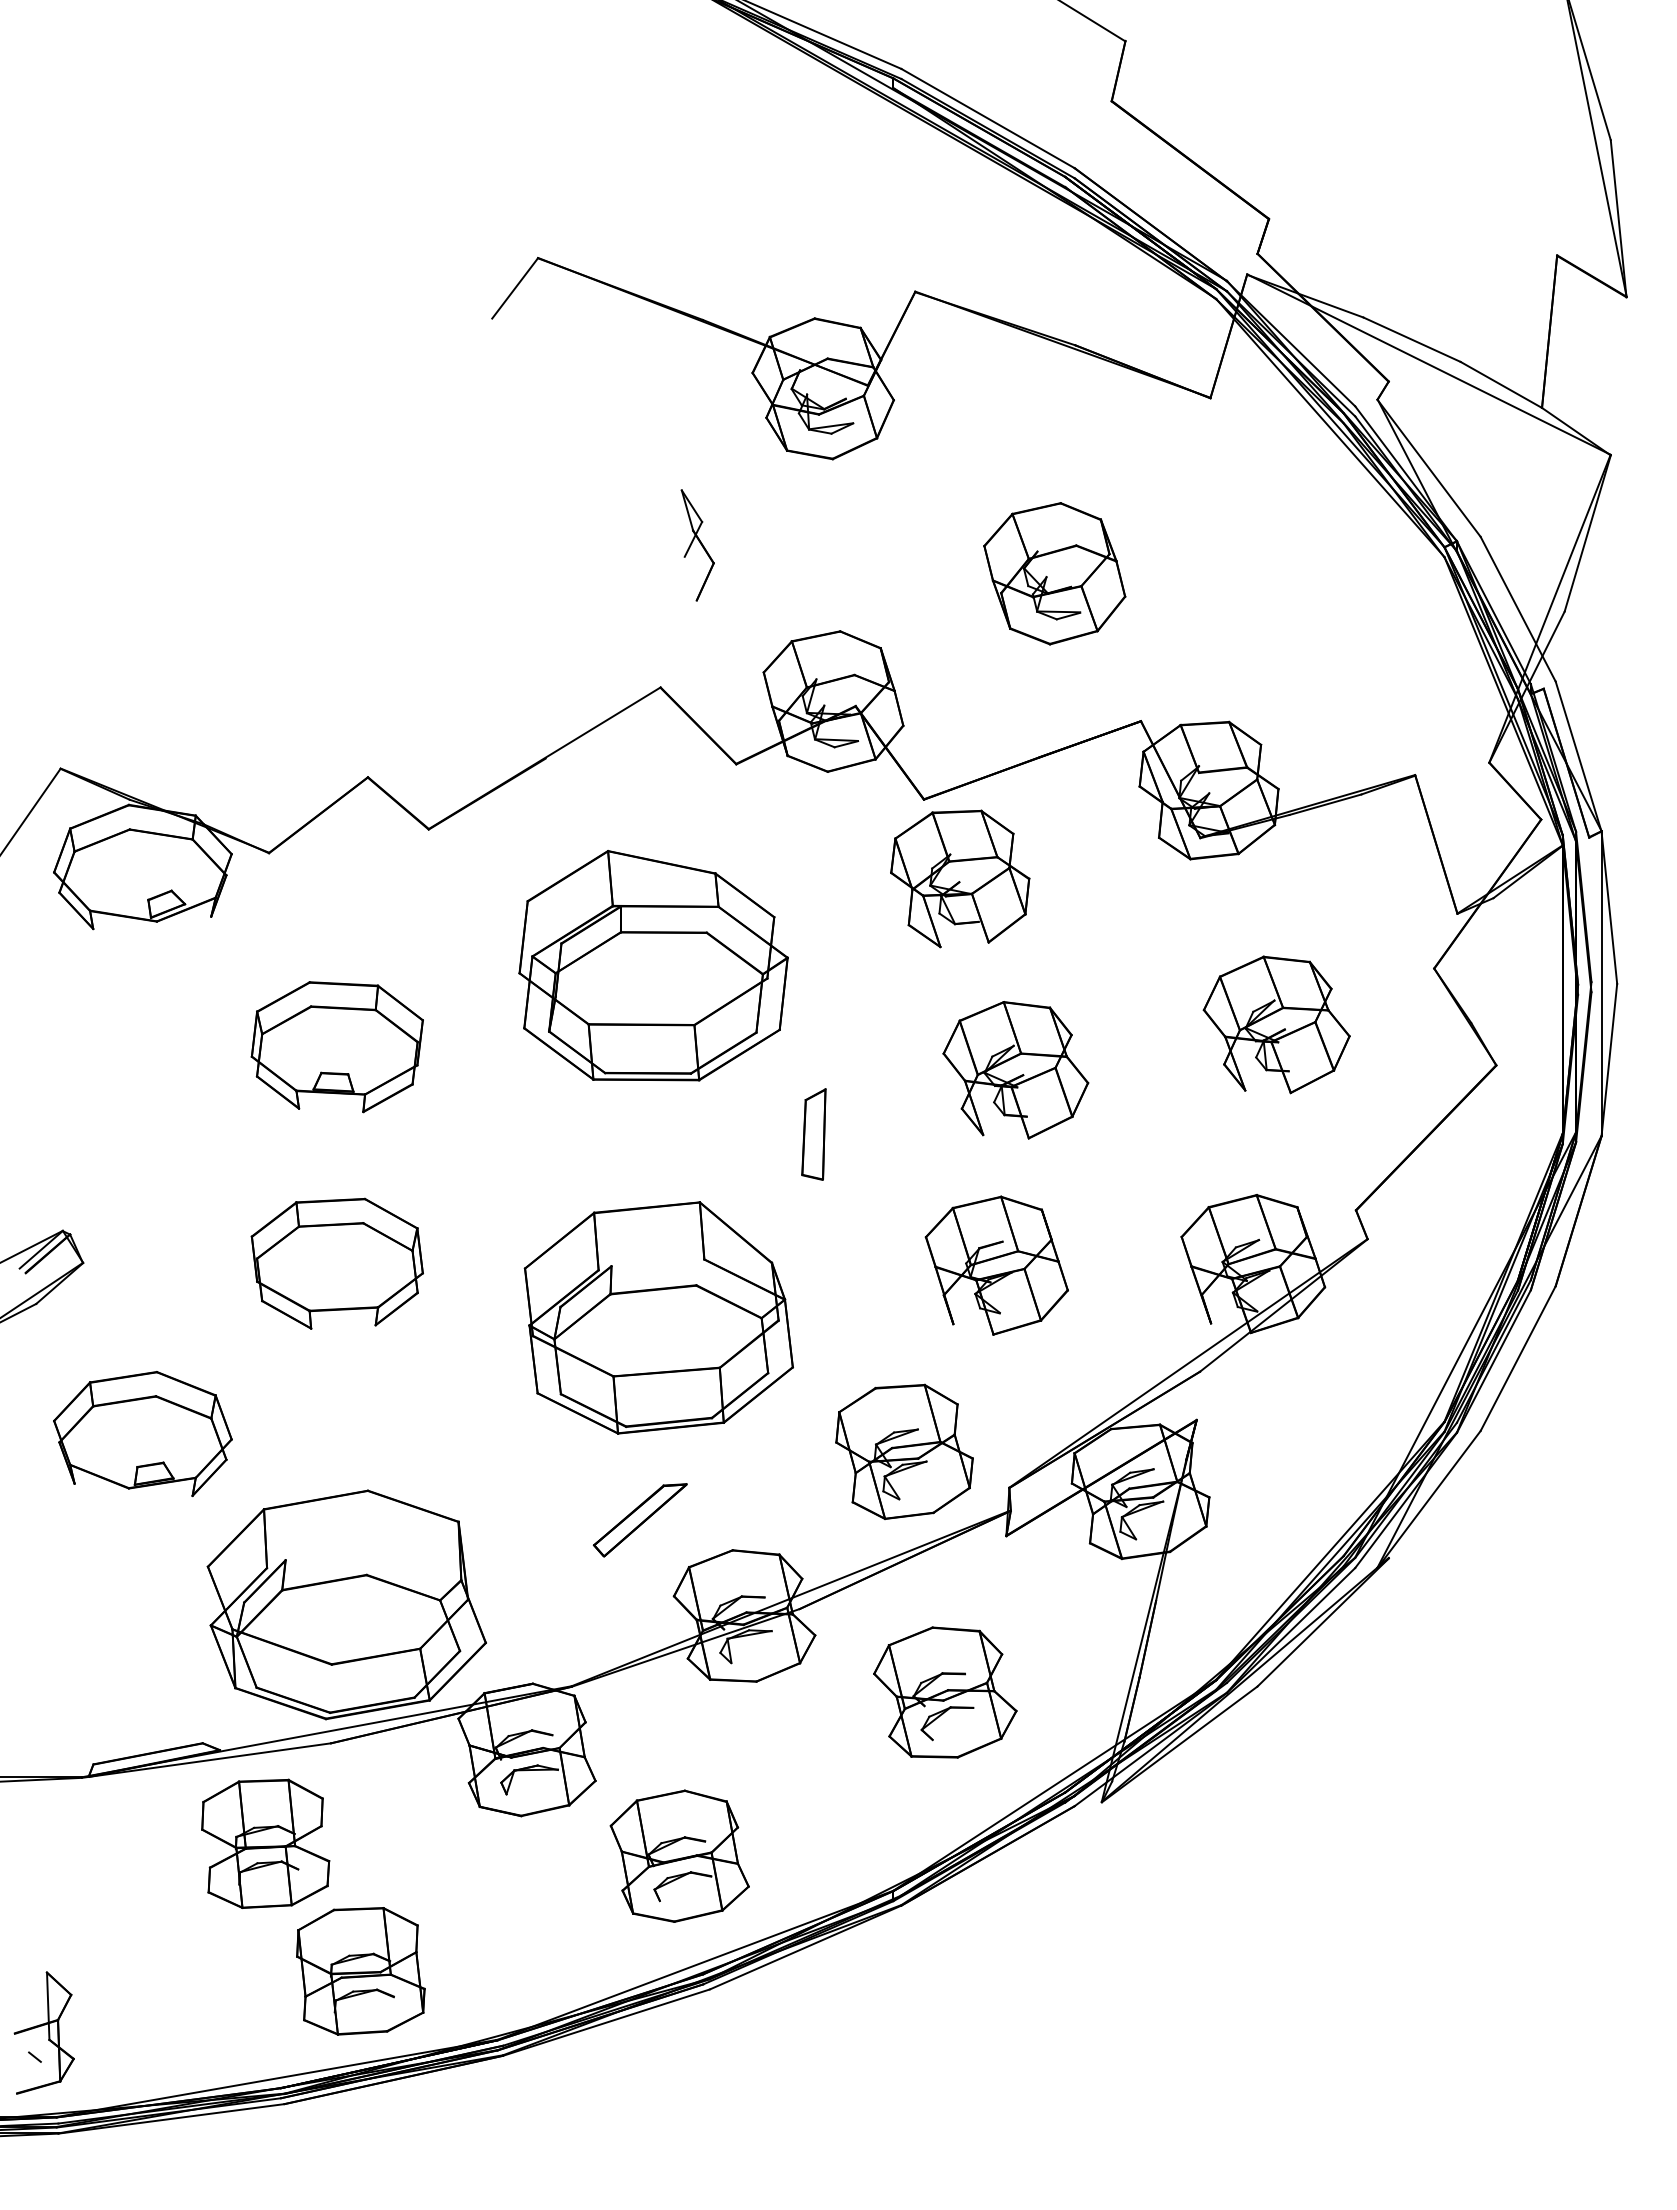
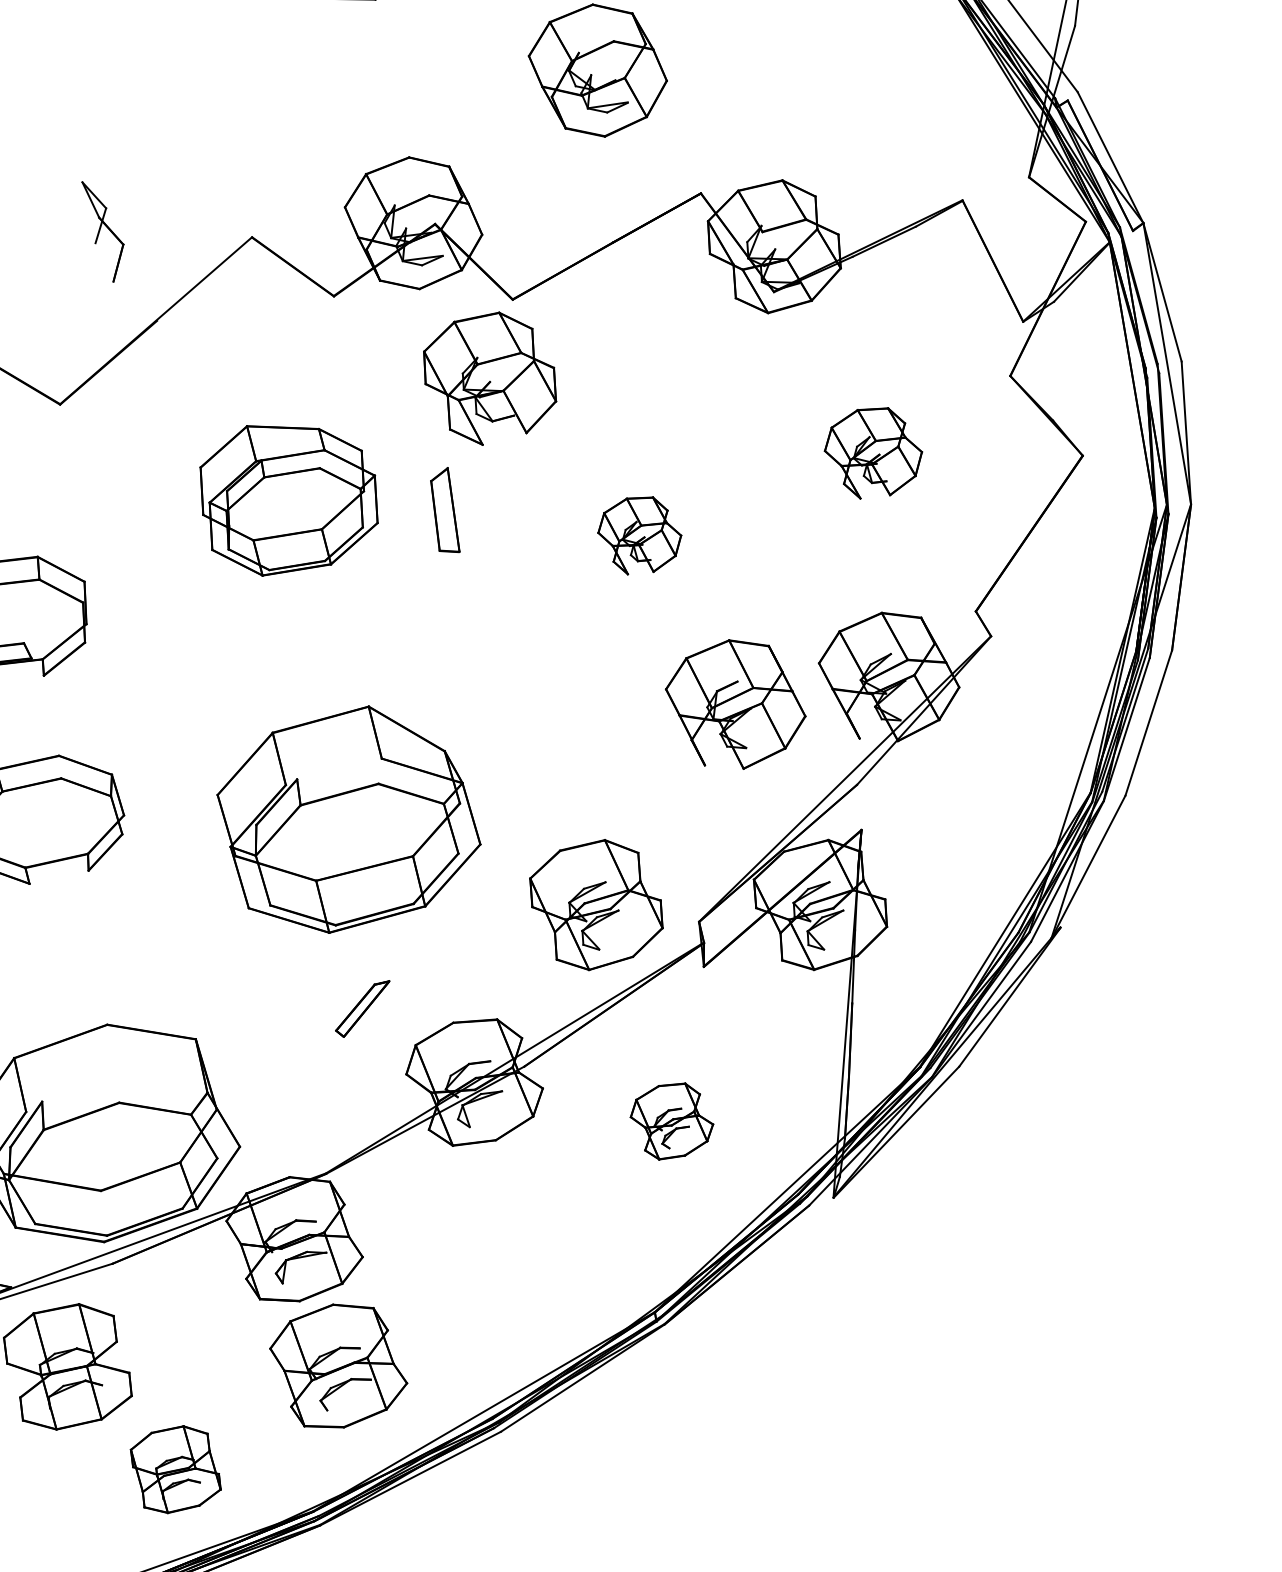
part: (697, 545) -> (105, 230), moved
part: (960, 878) -> (490, 378), moved
part: (653, 965) -> (288, 495), size x0.7
part: (1276, 1024) -> (873, 452), size x0.7
part: (1015, 1070) -> (639, 535), size x0.6
part: (813, 1134) -> (443, 511), moved
part: (996, 1265) -> (735, 704), moved
part: (639, 1520) -> (362, 1009), size x0.7
part: (945, 1692) -> (672, 1120), size x0.6
part: (679, 1855) -> (338, 1365), moved
part: (360, 1971) -> (175, 1469), size x0.7

